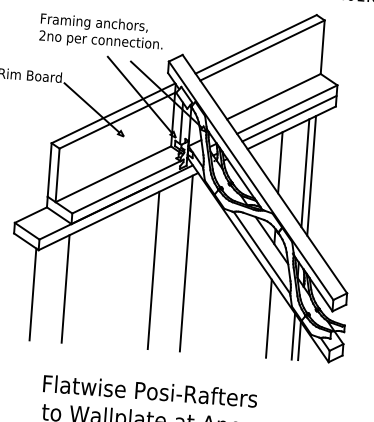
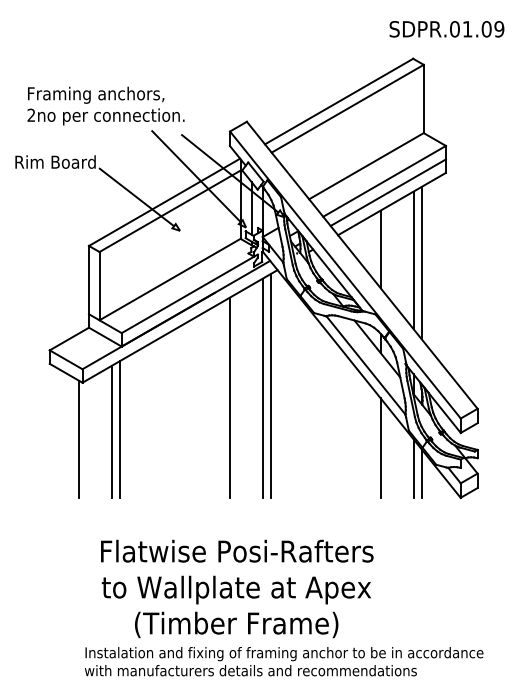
text: (101, 32) -> (105, 105), moved
line: (179, 264) -> (262, 387), added
line: (59, 290) -> (112, 431), added

